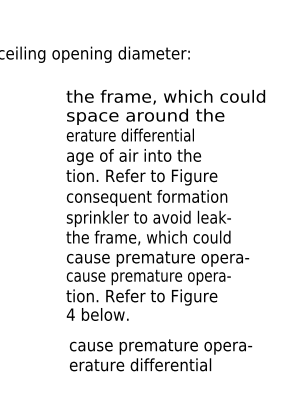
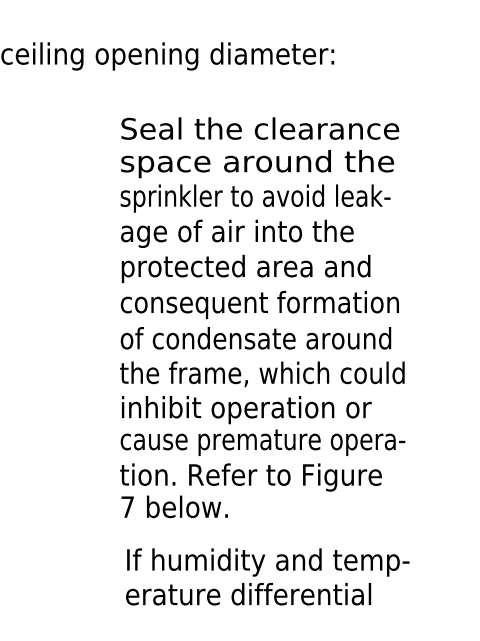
text: (165, 96) -> (291, 128), the frame, which could -> Seal the clearance
text: (144, 136) -> (255, 198), erature differential -> sprinkler to avoid leak-
text: (141, 177) -> (250, 269), tion. Refer to Figure -> protected area and
text: (148, 218) -> (262, 340), sprinkler to avoid leak- -> of condensate around
text: (158, 258) -> (279, 409), cause premature opera- -> inhibit operation or
text: (70, 314) -> (127, 506), 4 -> 7
text: (160, 346) -> (283, 562), cause premature opera- -> If humidity and temp-

